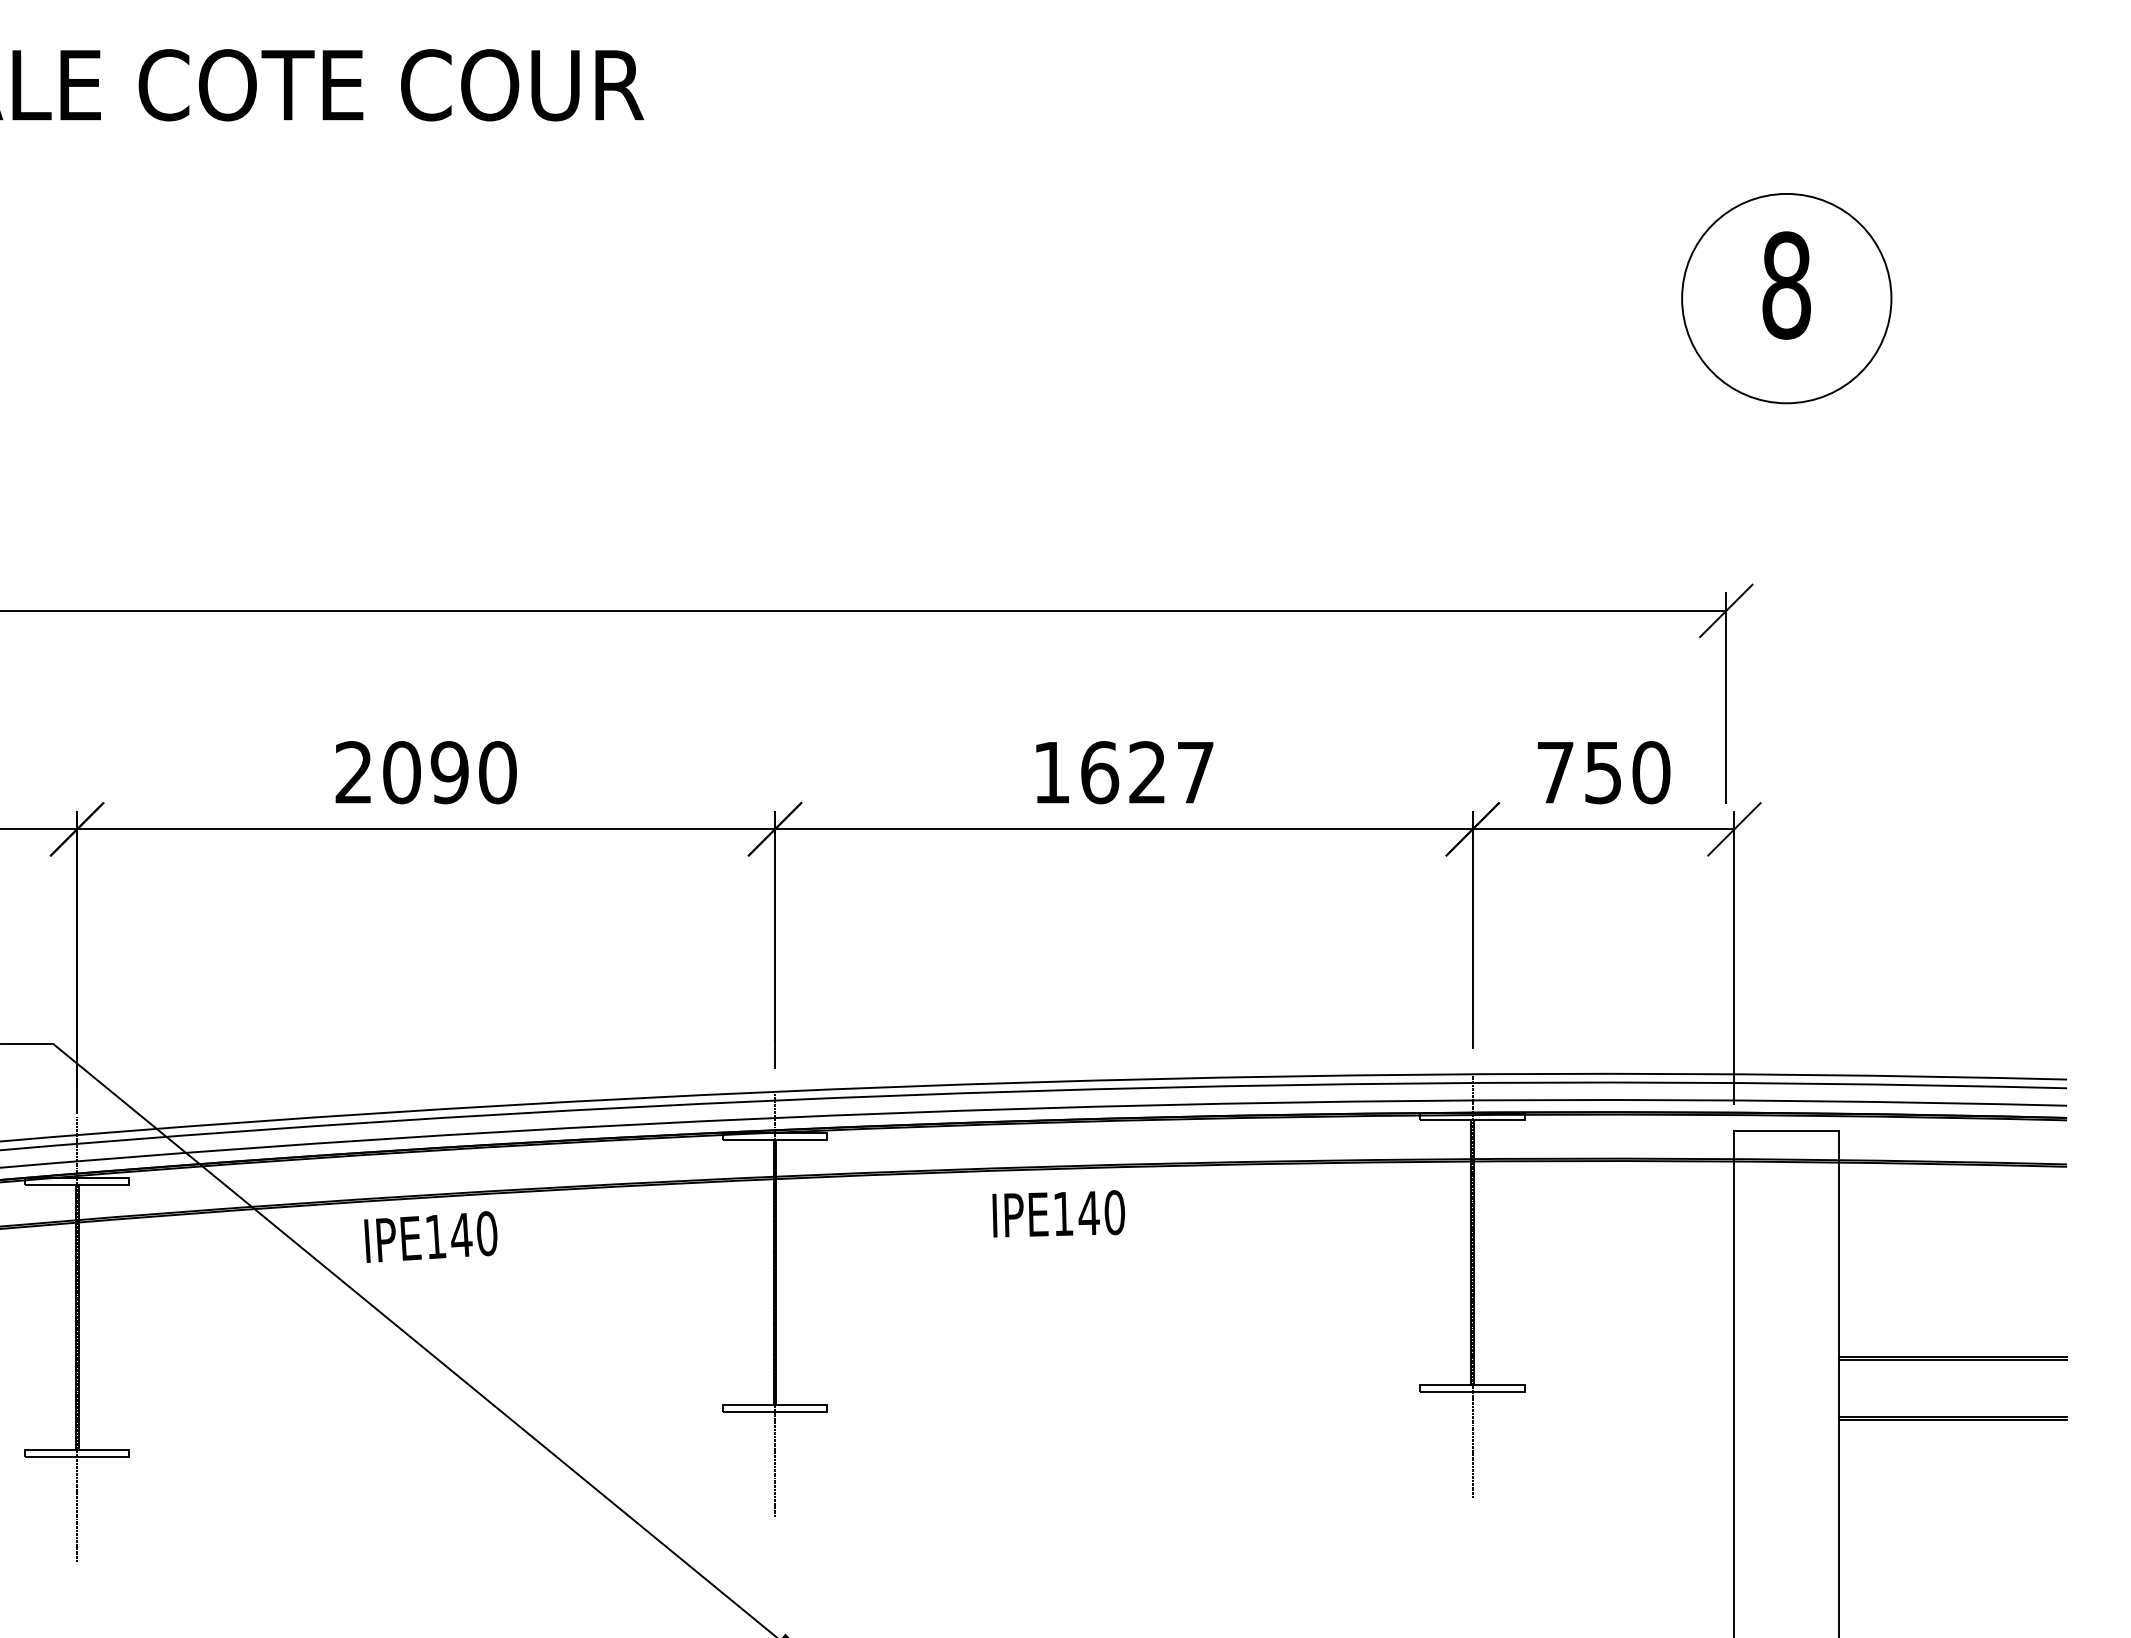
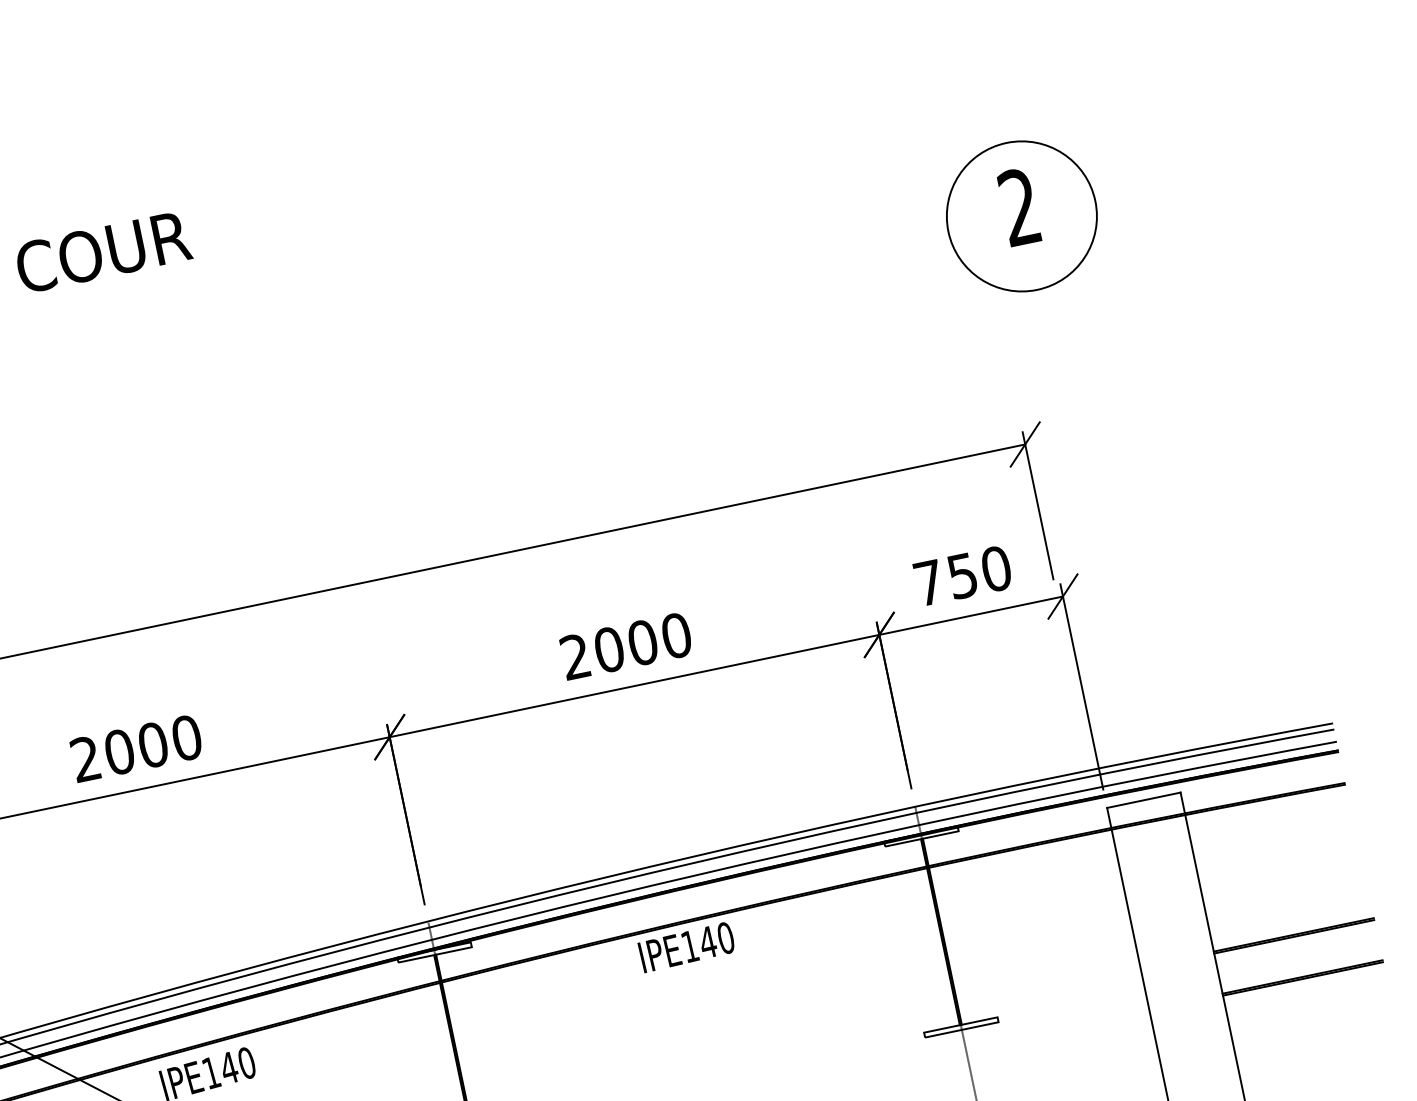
text: (1786, 285) -> (1019, 207), 8 -> 2
text: (449, 772) -> (152, 745), 2090 -> 2000
text: (1123, 772) -> (625, 646), 1627 -> 2000
text: (1058, 1213) -> (686, 947), moved

